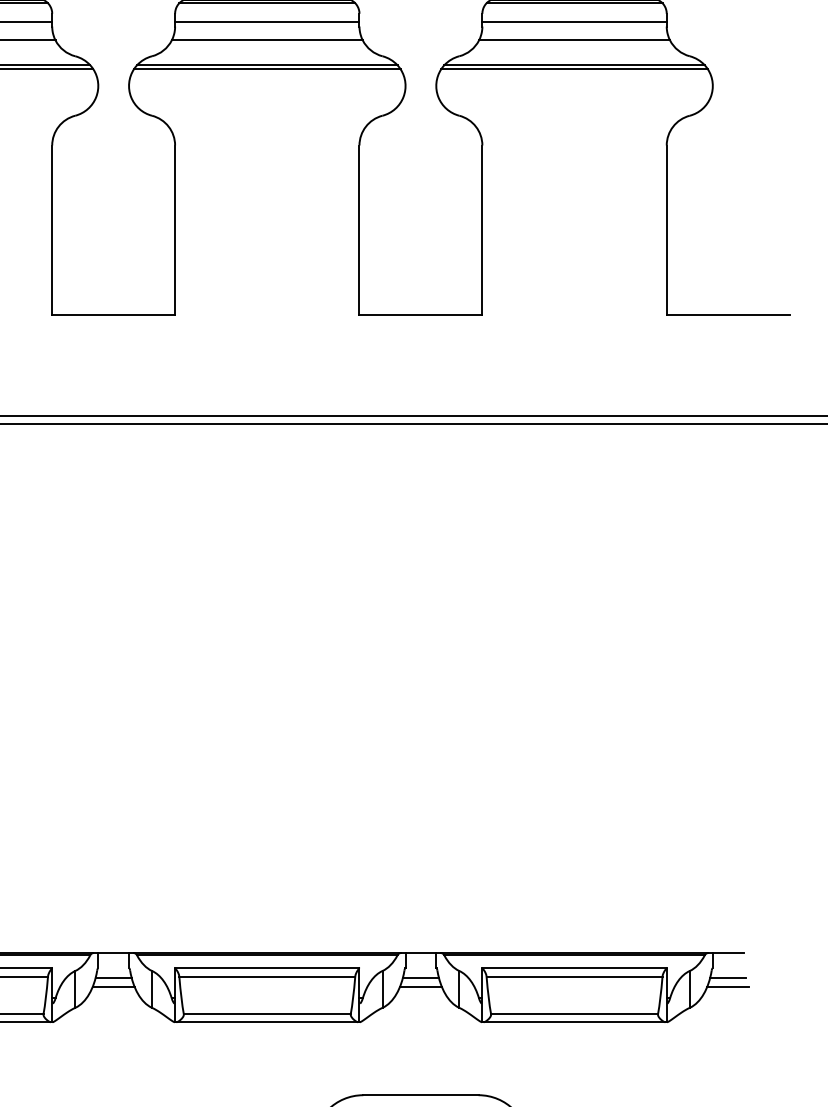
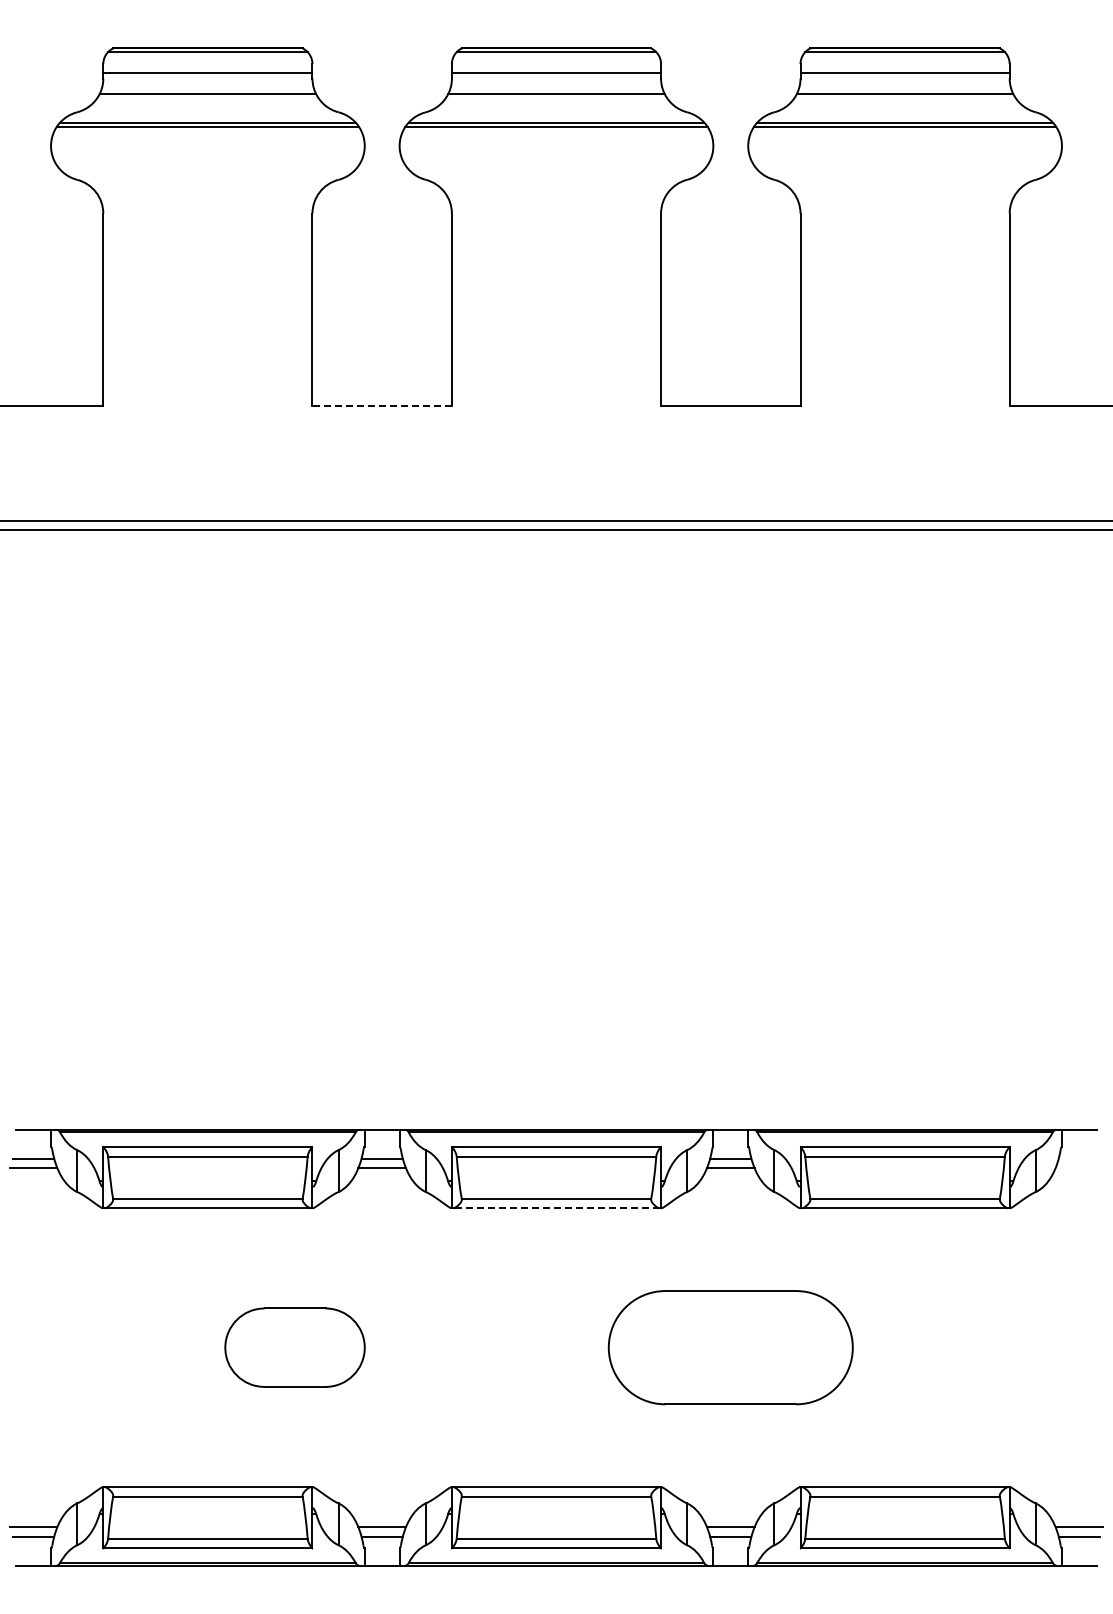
line: (113, 314) -> (382, 405), solid -> dashed
line: (727, 978) -> (1078, 1158), removed
line: (728, 987) -> (1079, 1168), removed
line: (267, 1022) -> (556, 1208), solid -> dashed

